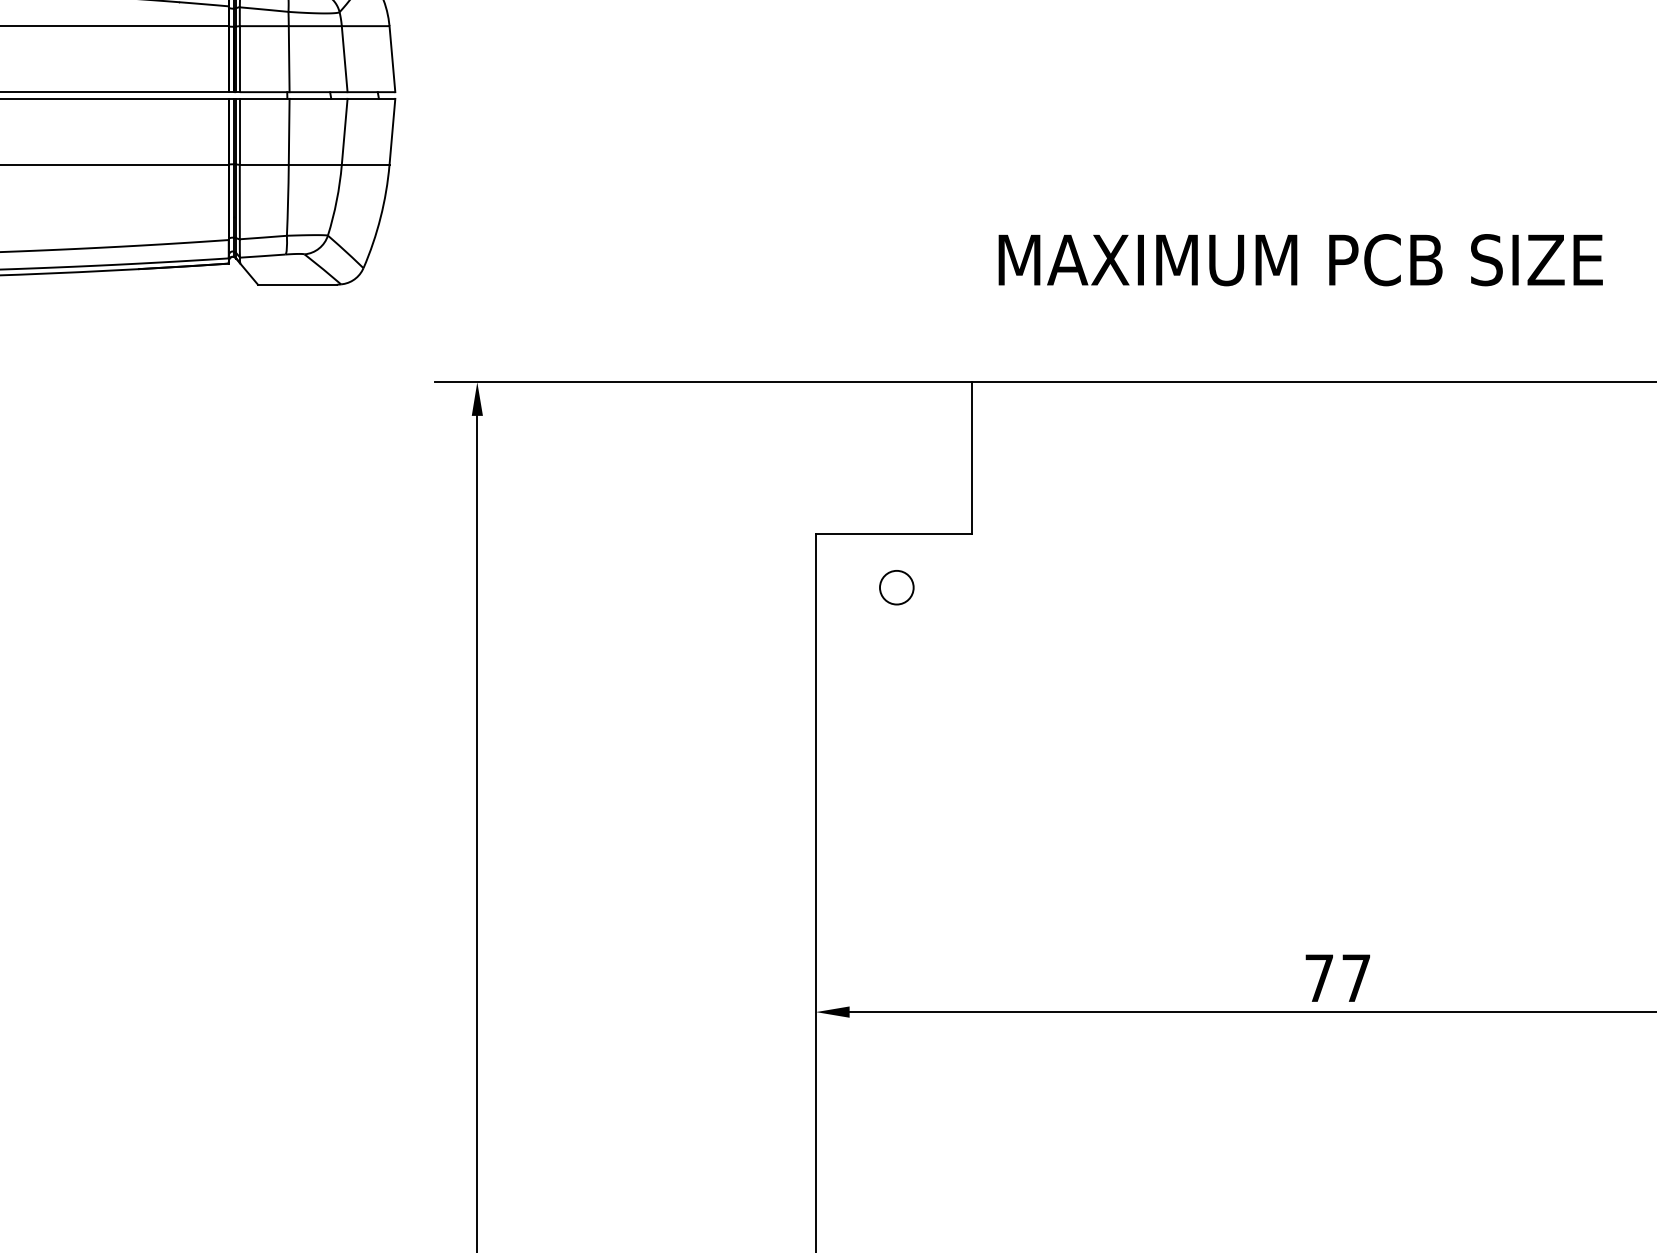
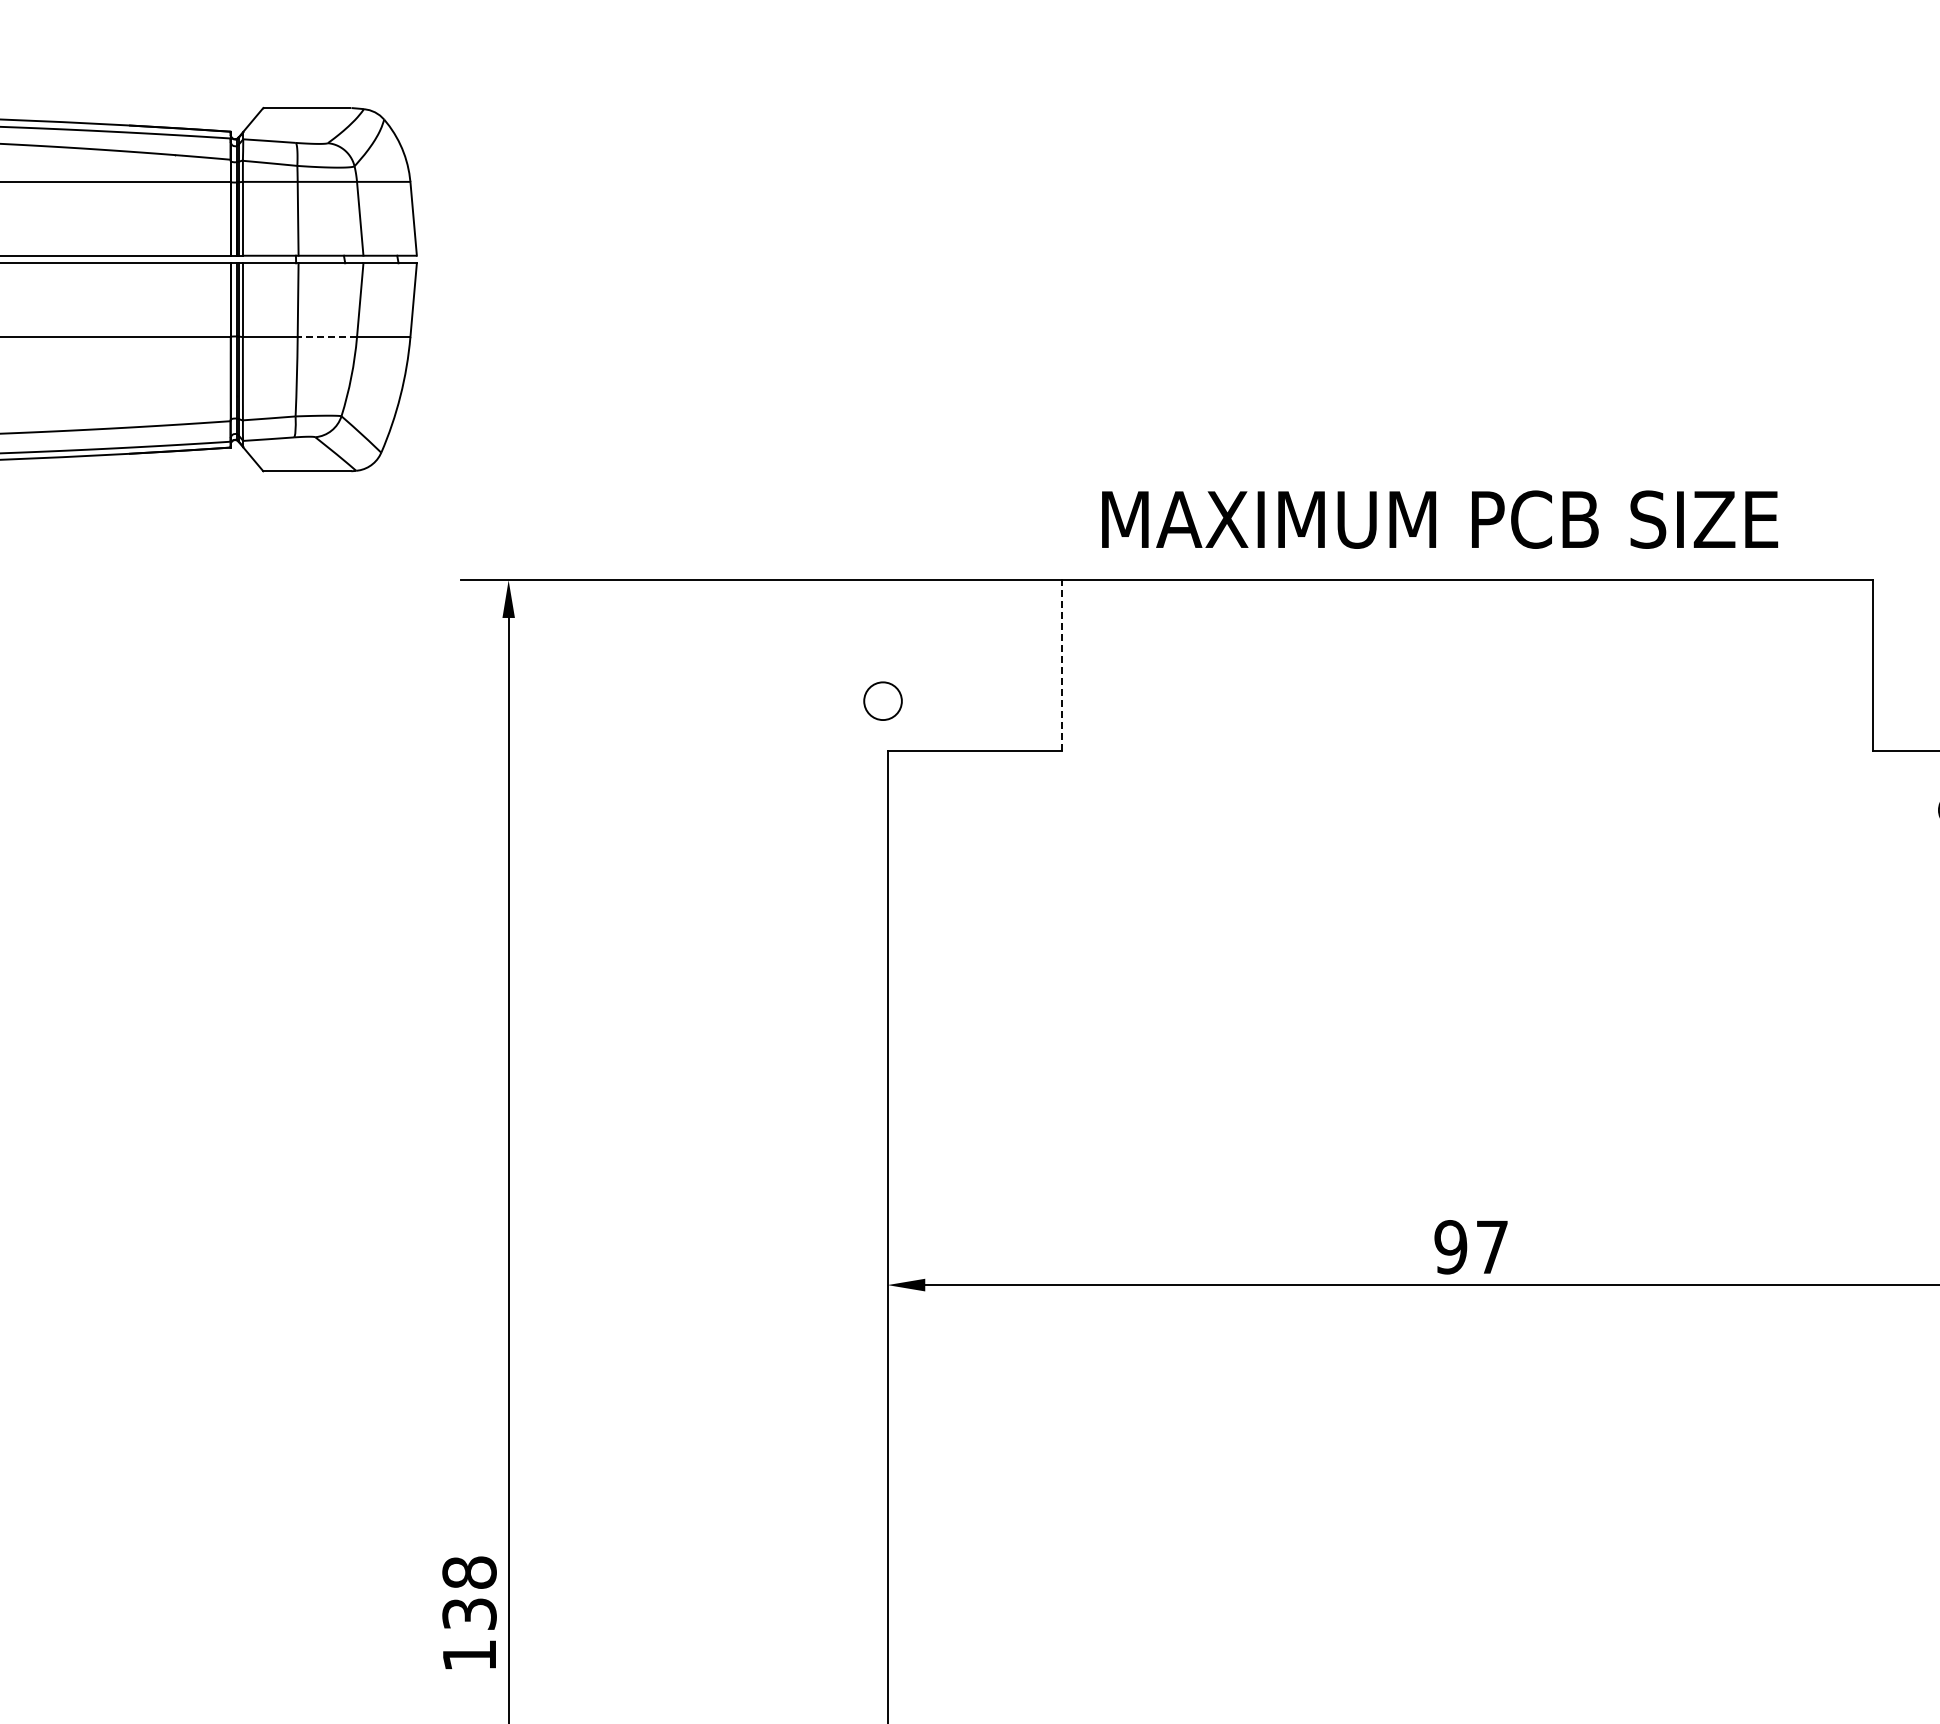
line: (315, 165) -> (327, 337), solid -> dashed
text: (1301, 259) -> (1440, 519), moved
line: (972, 458) -> (1062, 665), solid -> dashed
circle: (896, 587) -> (882, 700), moved
text: (1319, 978) -> (1450, 1247), 77 -> 97

